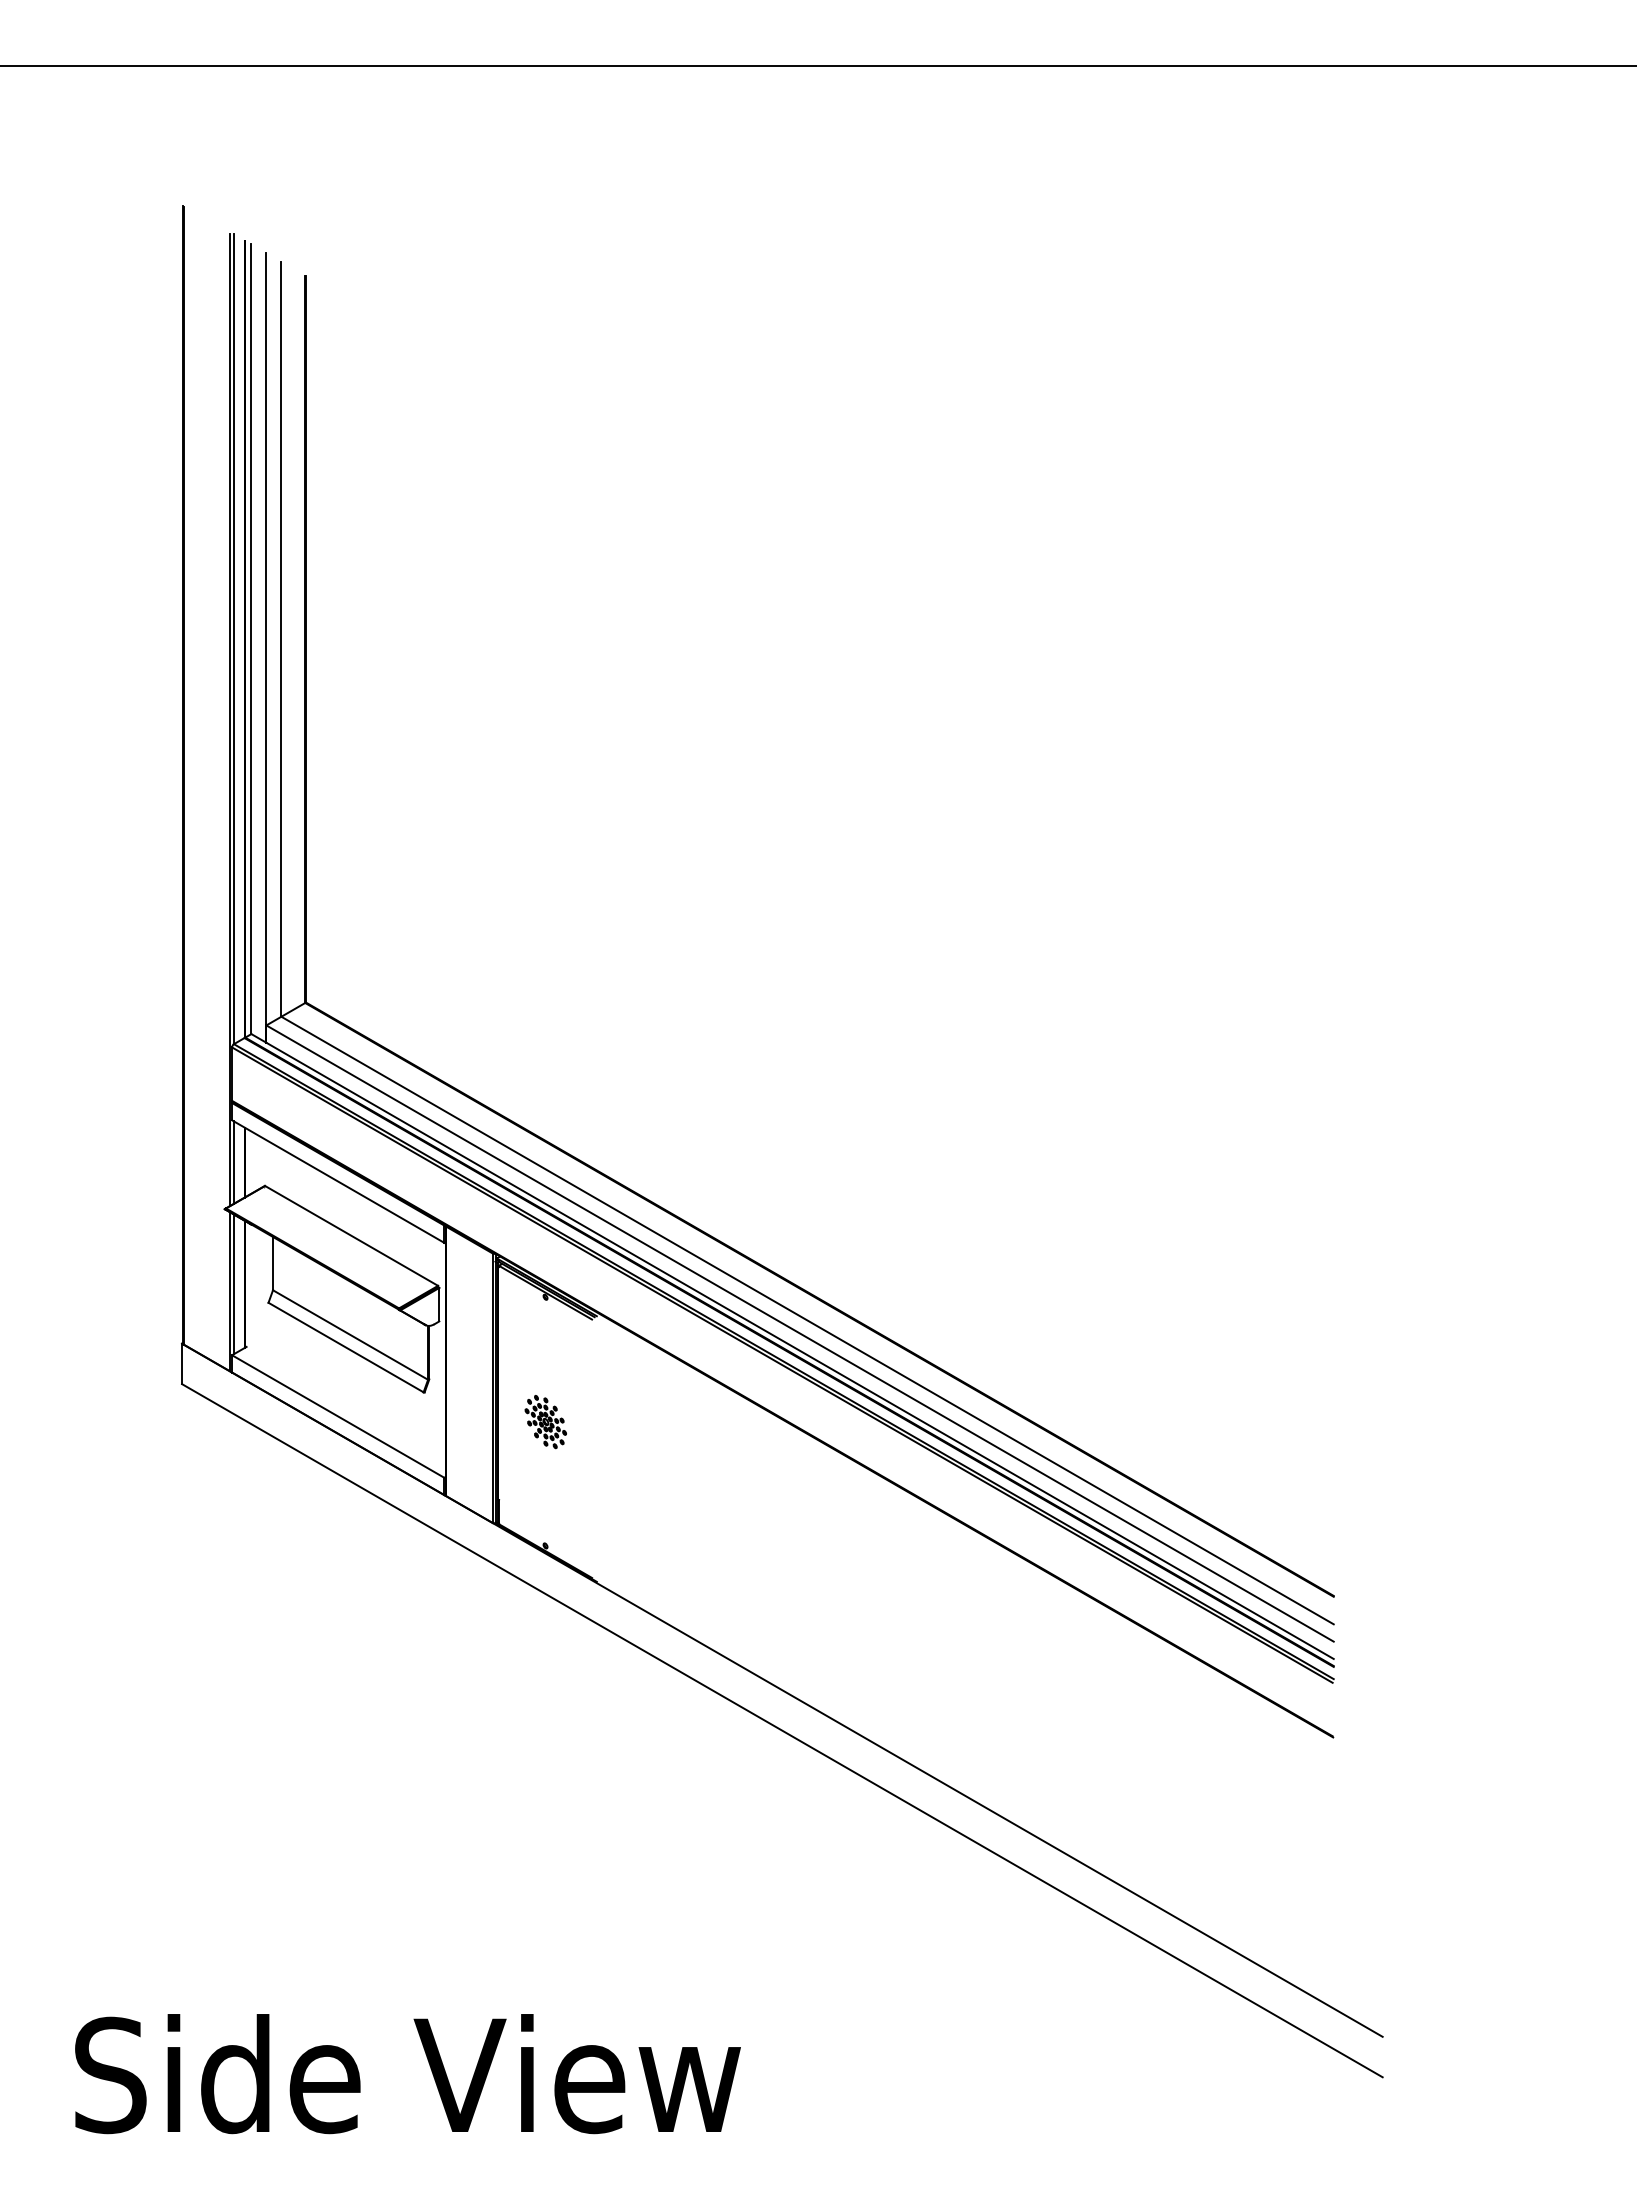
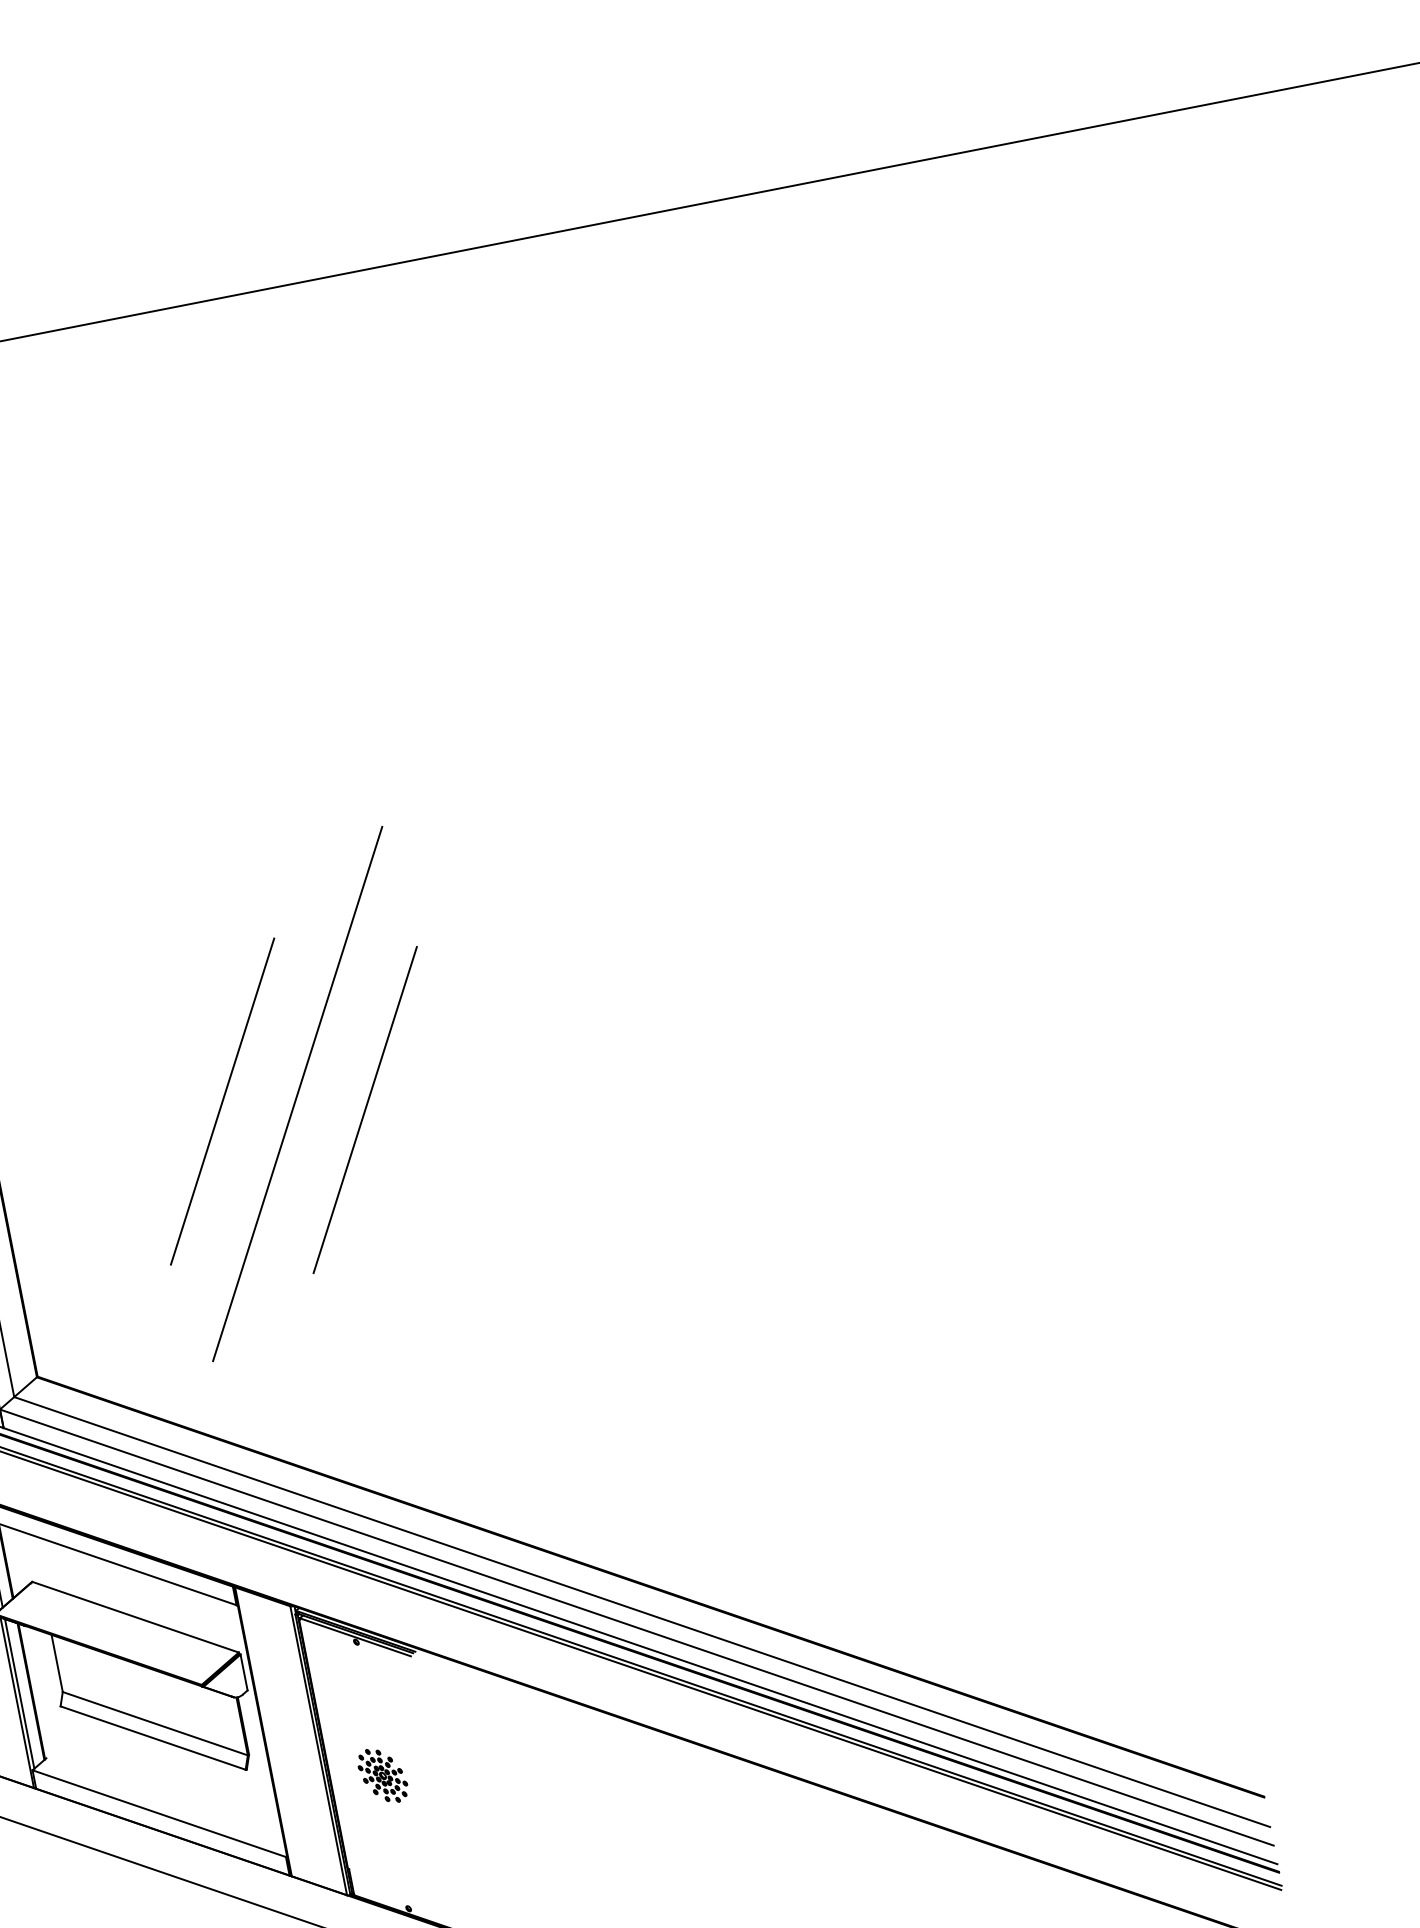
line: (520, 787) -> (222, 1101), added
line: (589, 794) -> (297, 1094), added
line: (647, 820) -> (365, 1109), added

